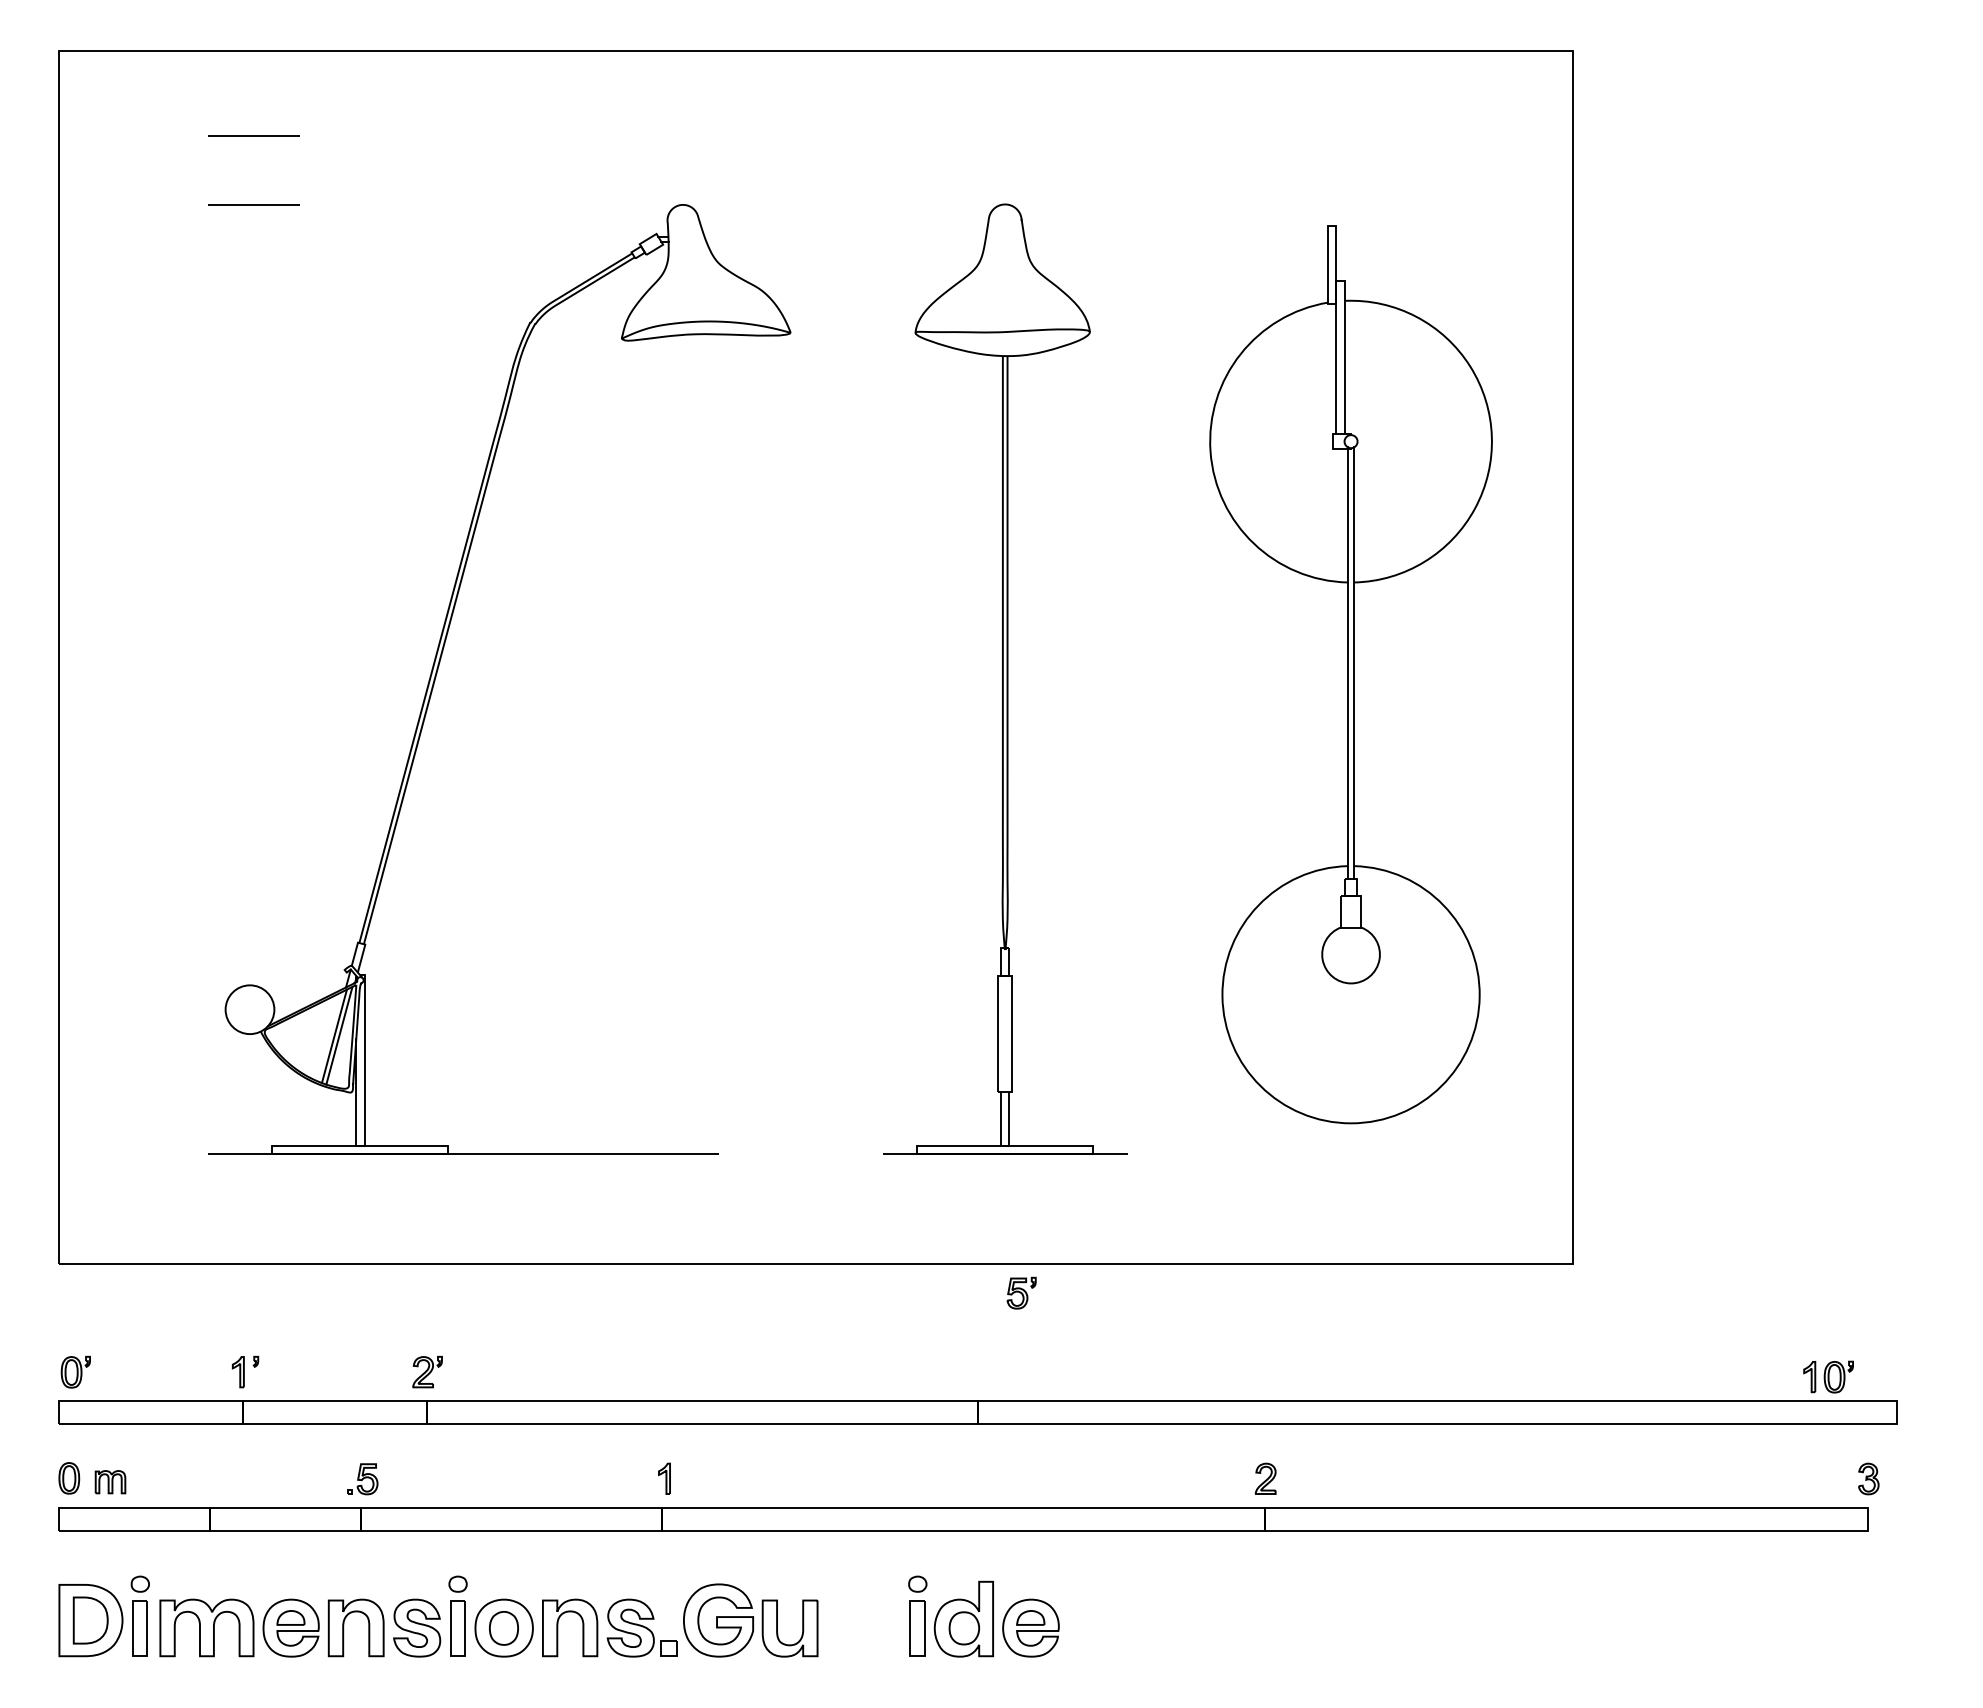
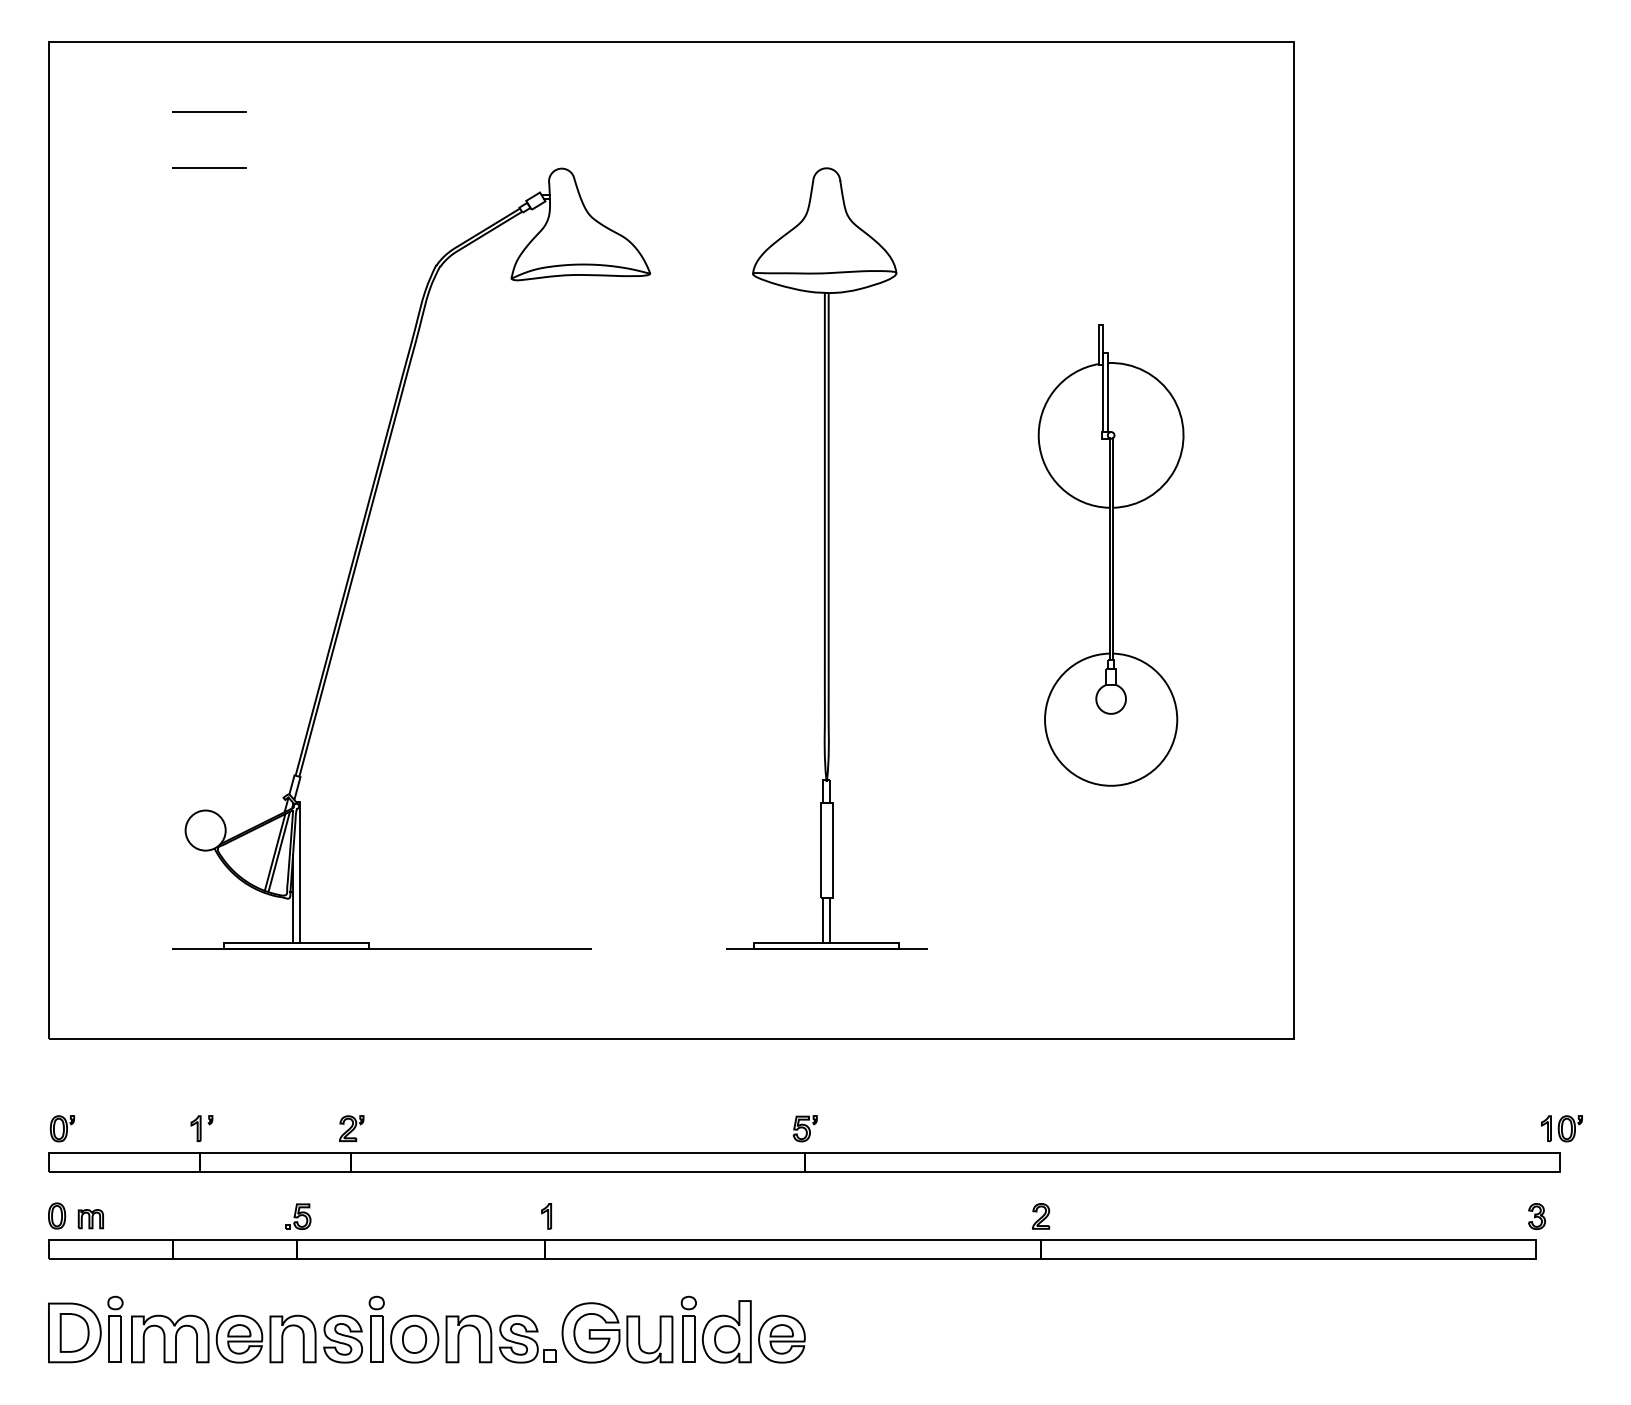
part: (1350, 675) -> (1110, 555), size x0.62
part: (1020, 1292) -> (804, 1128), moved
part: (1828, 1376) -> (1561, 1128), moved
part: (982, 1616) -> (742, 1329), moved

